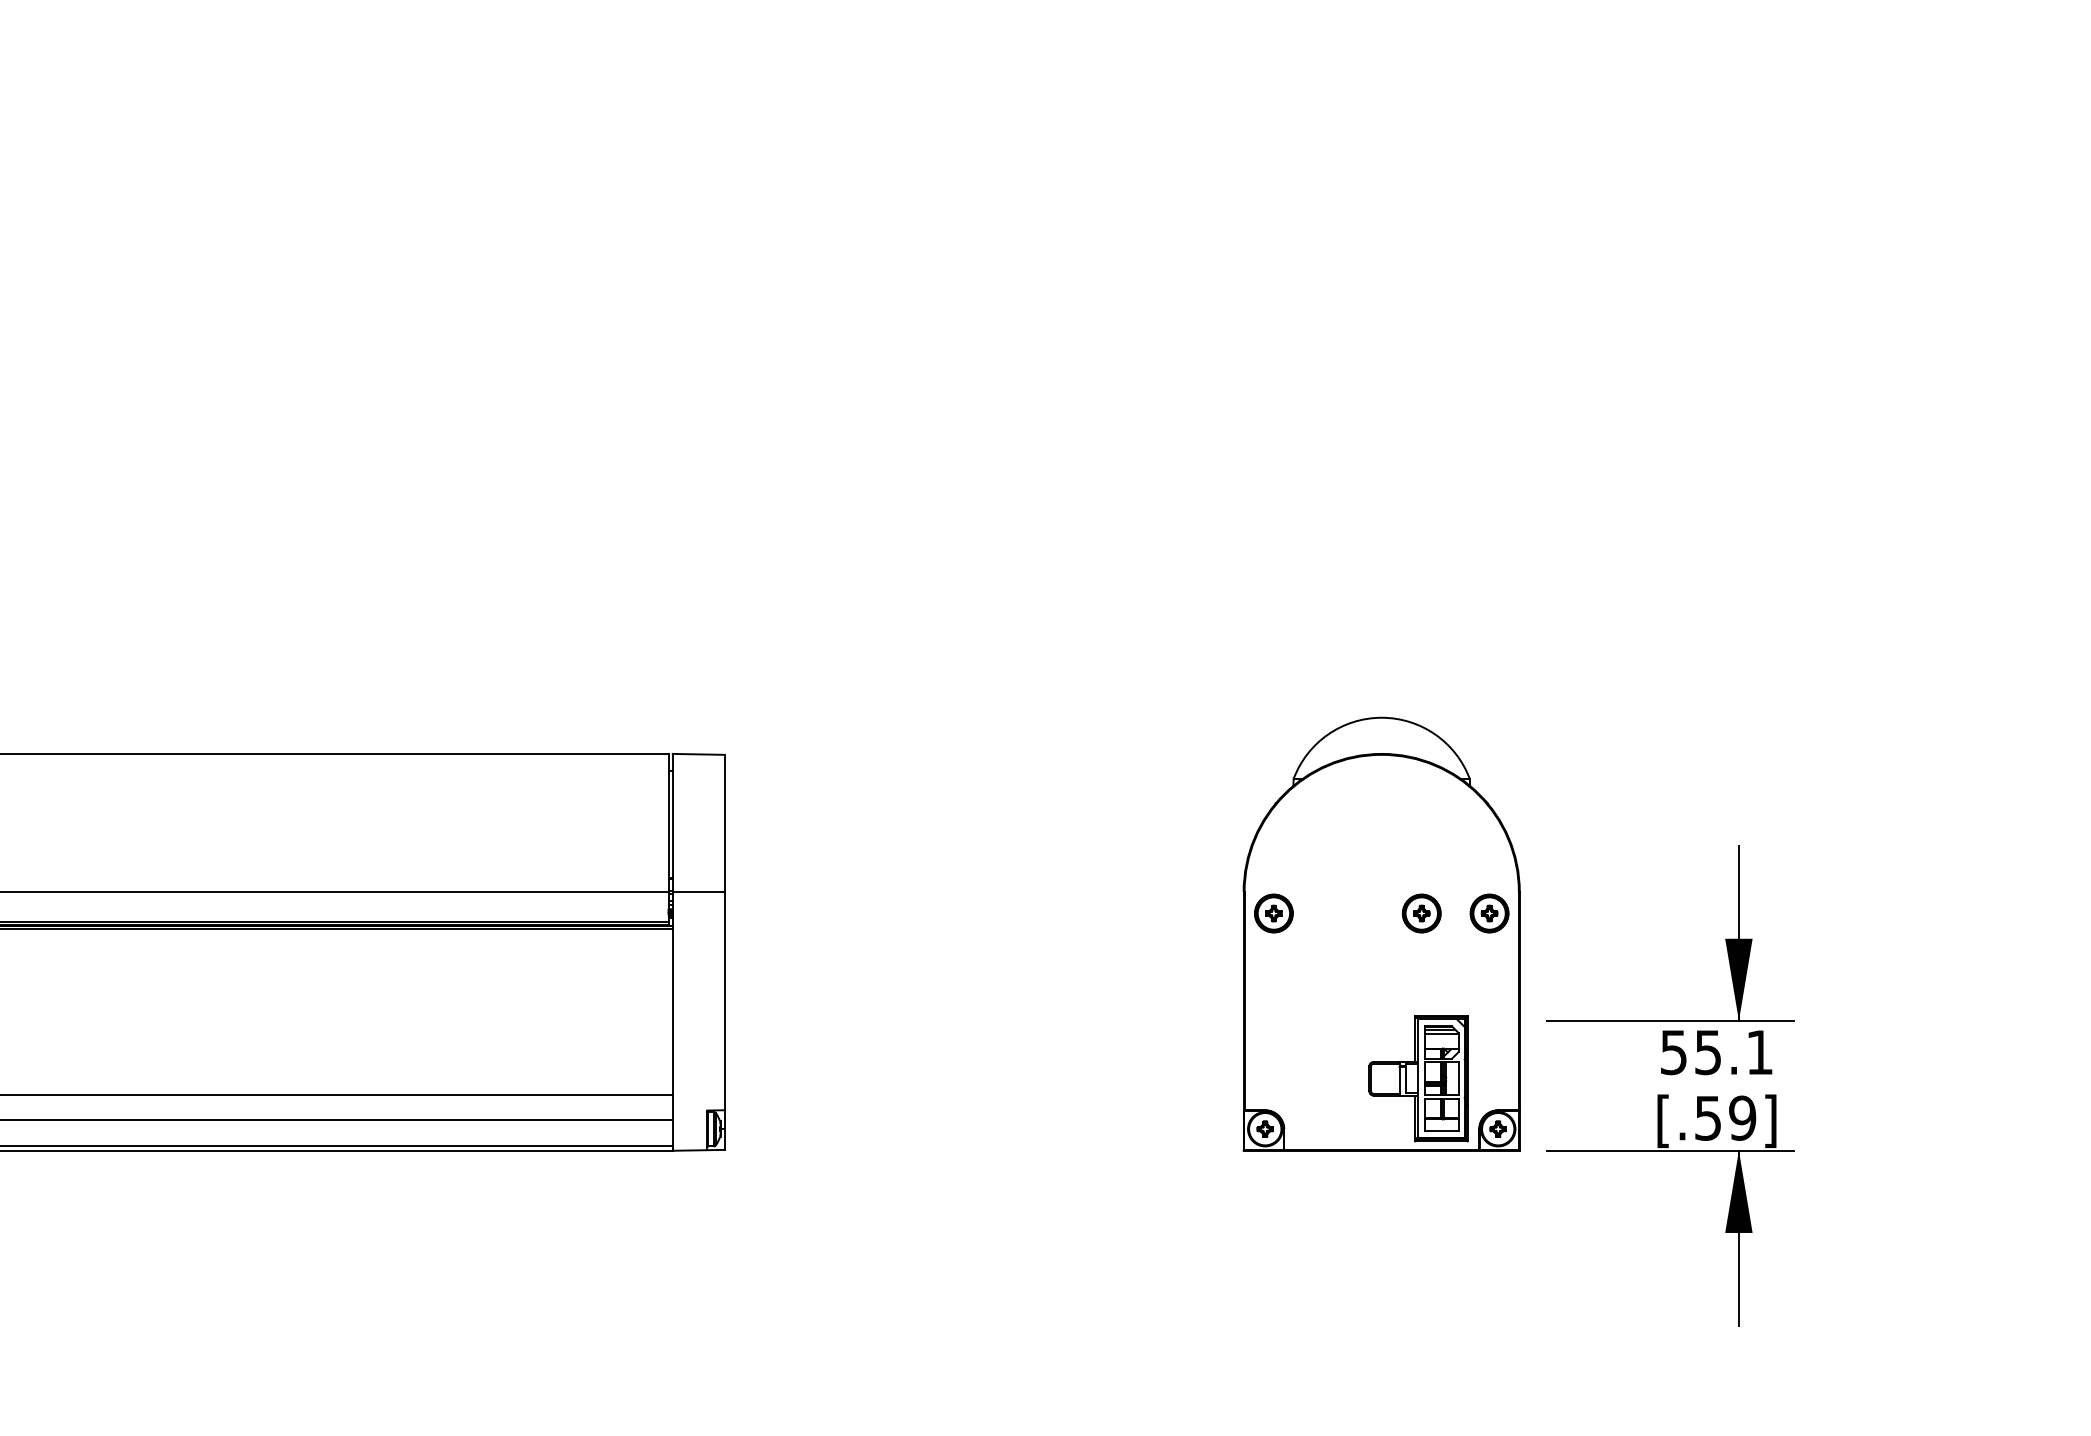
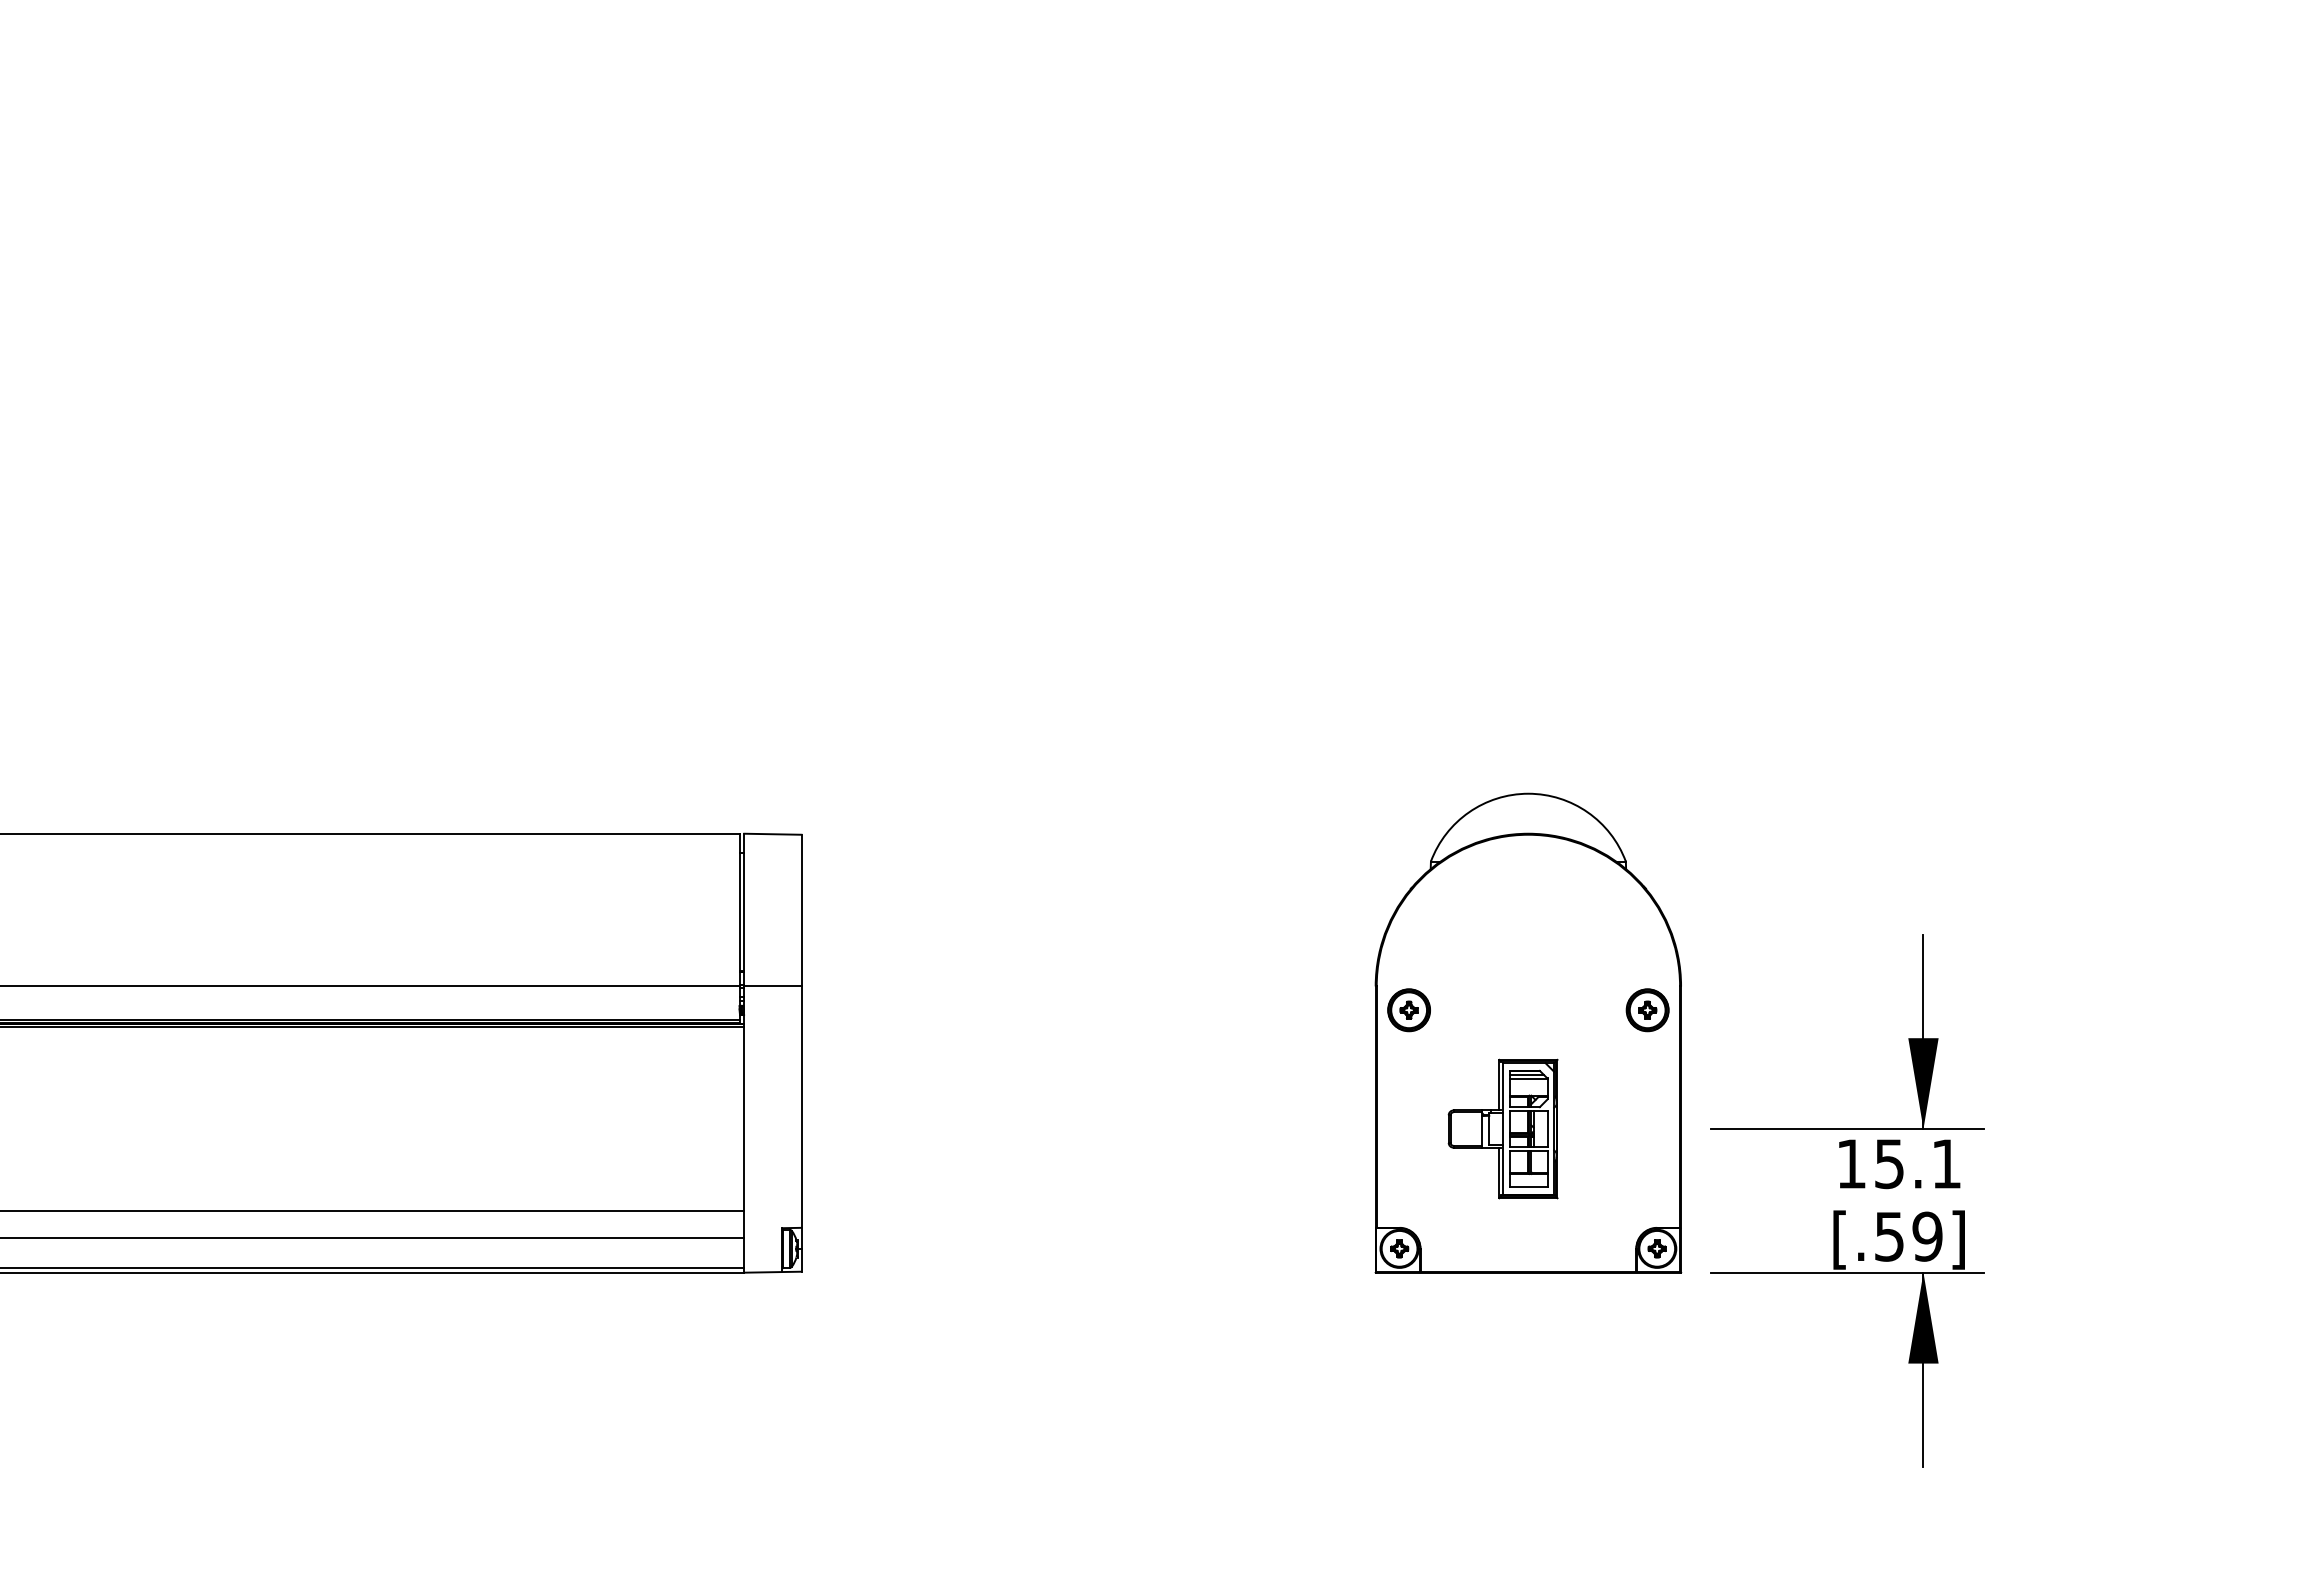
part: (1421, 913) -> (1572, 1010), removed
text: (1673, 1052) -> (1851, 1164), 55.1 -> 15.1
part: (1417, 1078) -> (1502, 1128), moved

